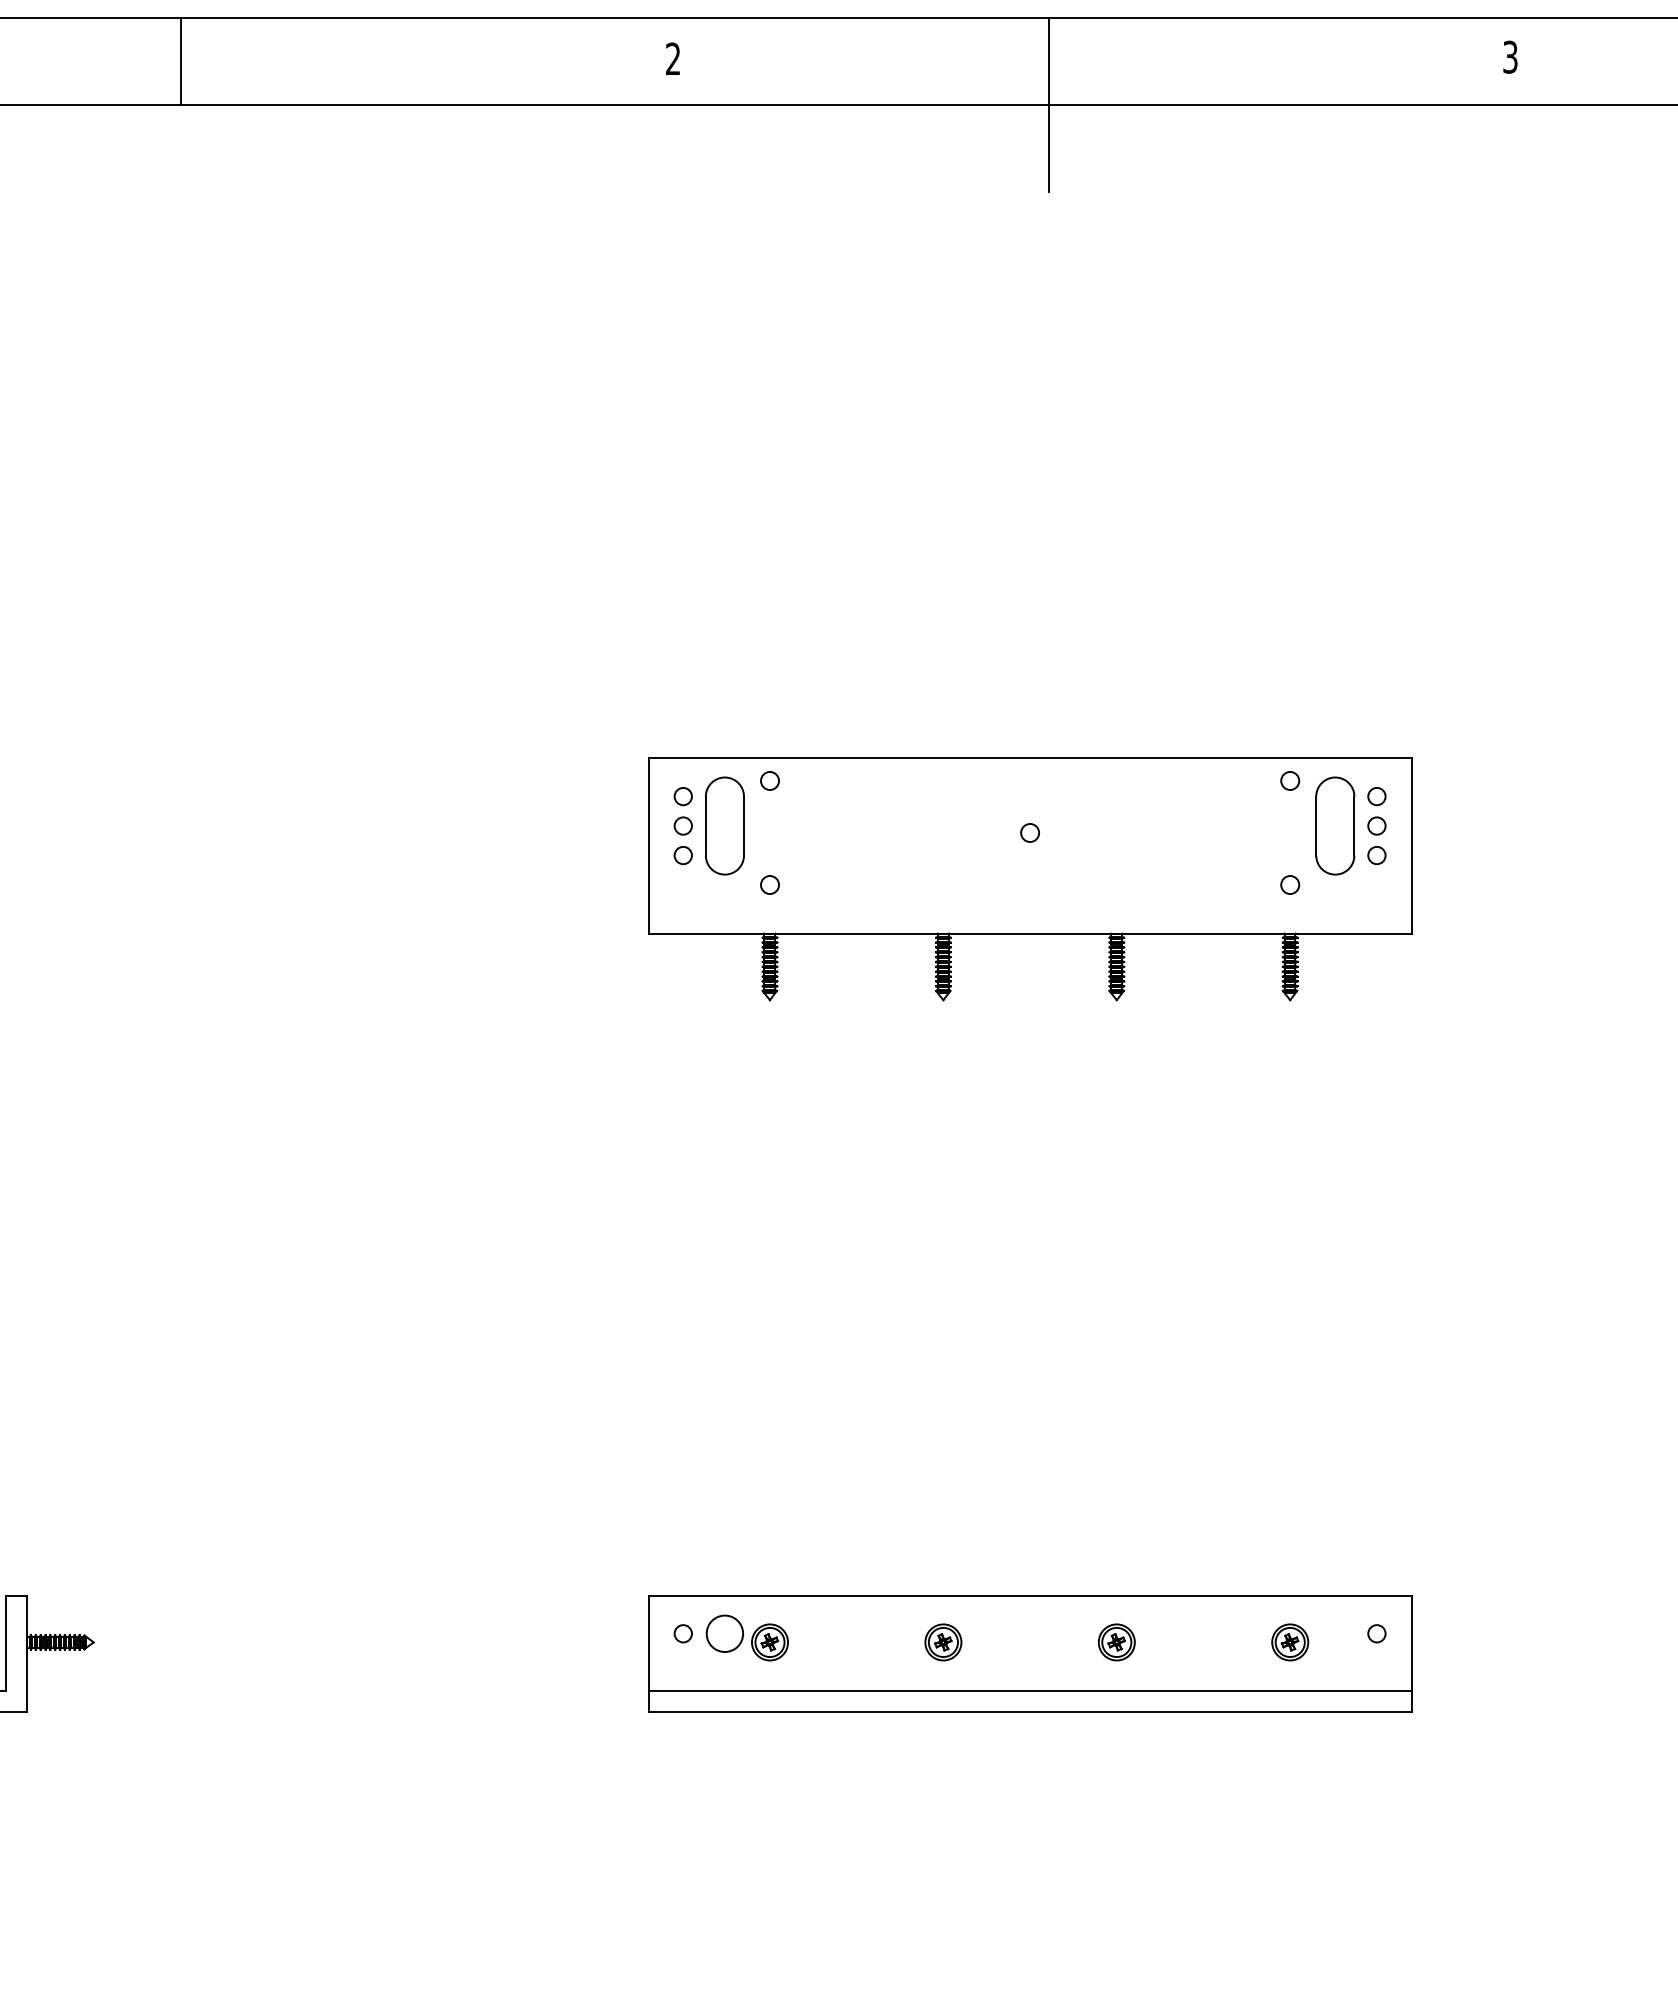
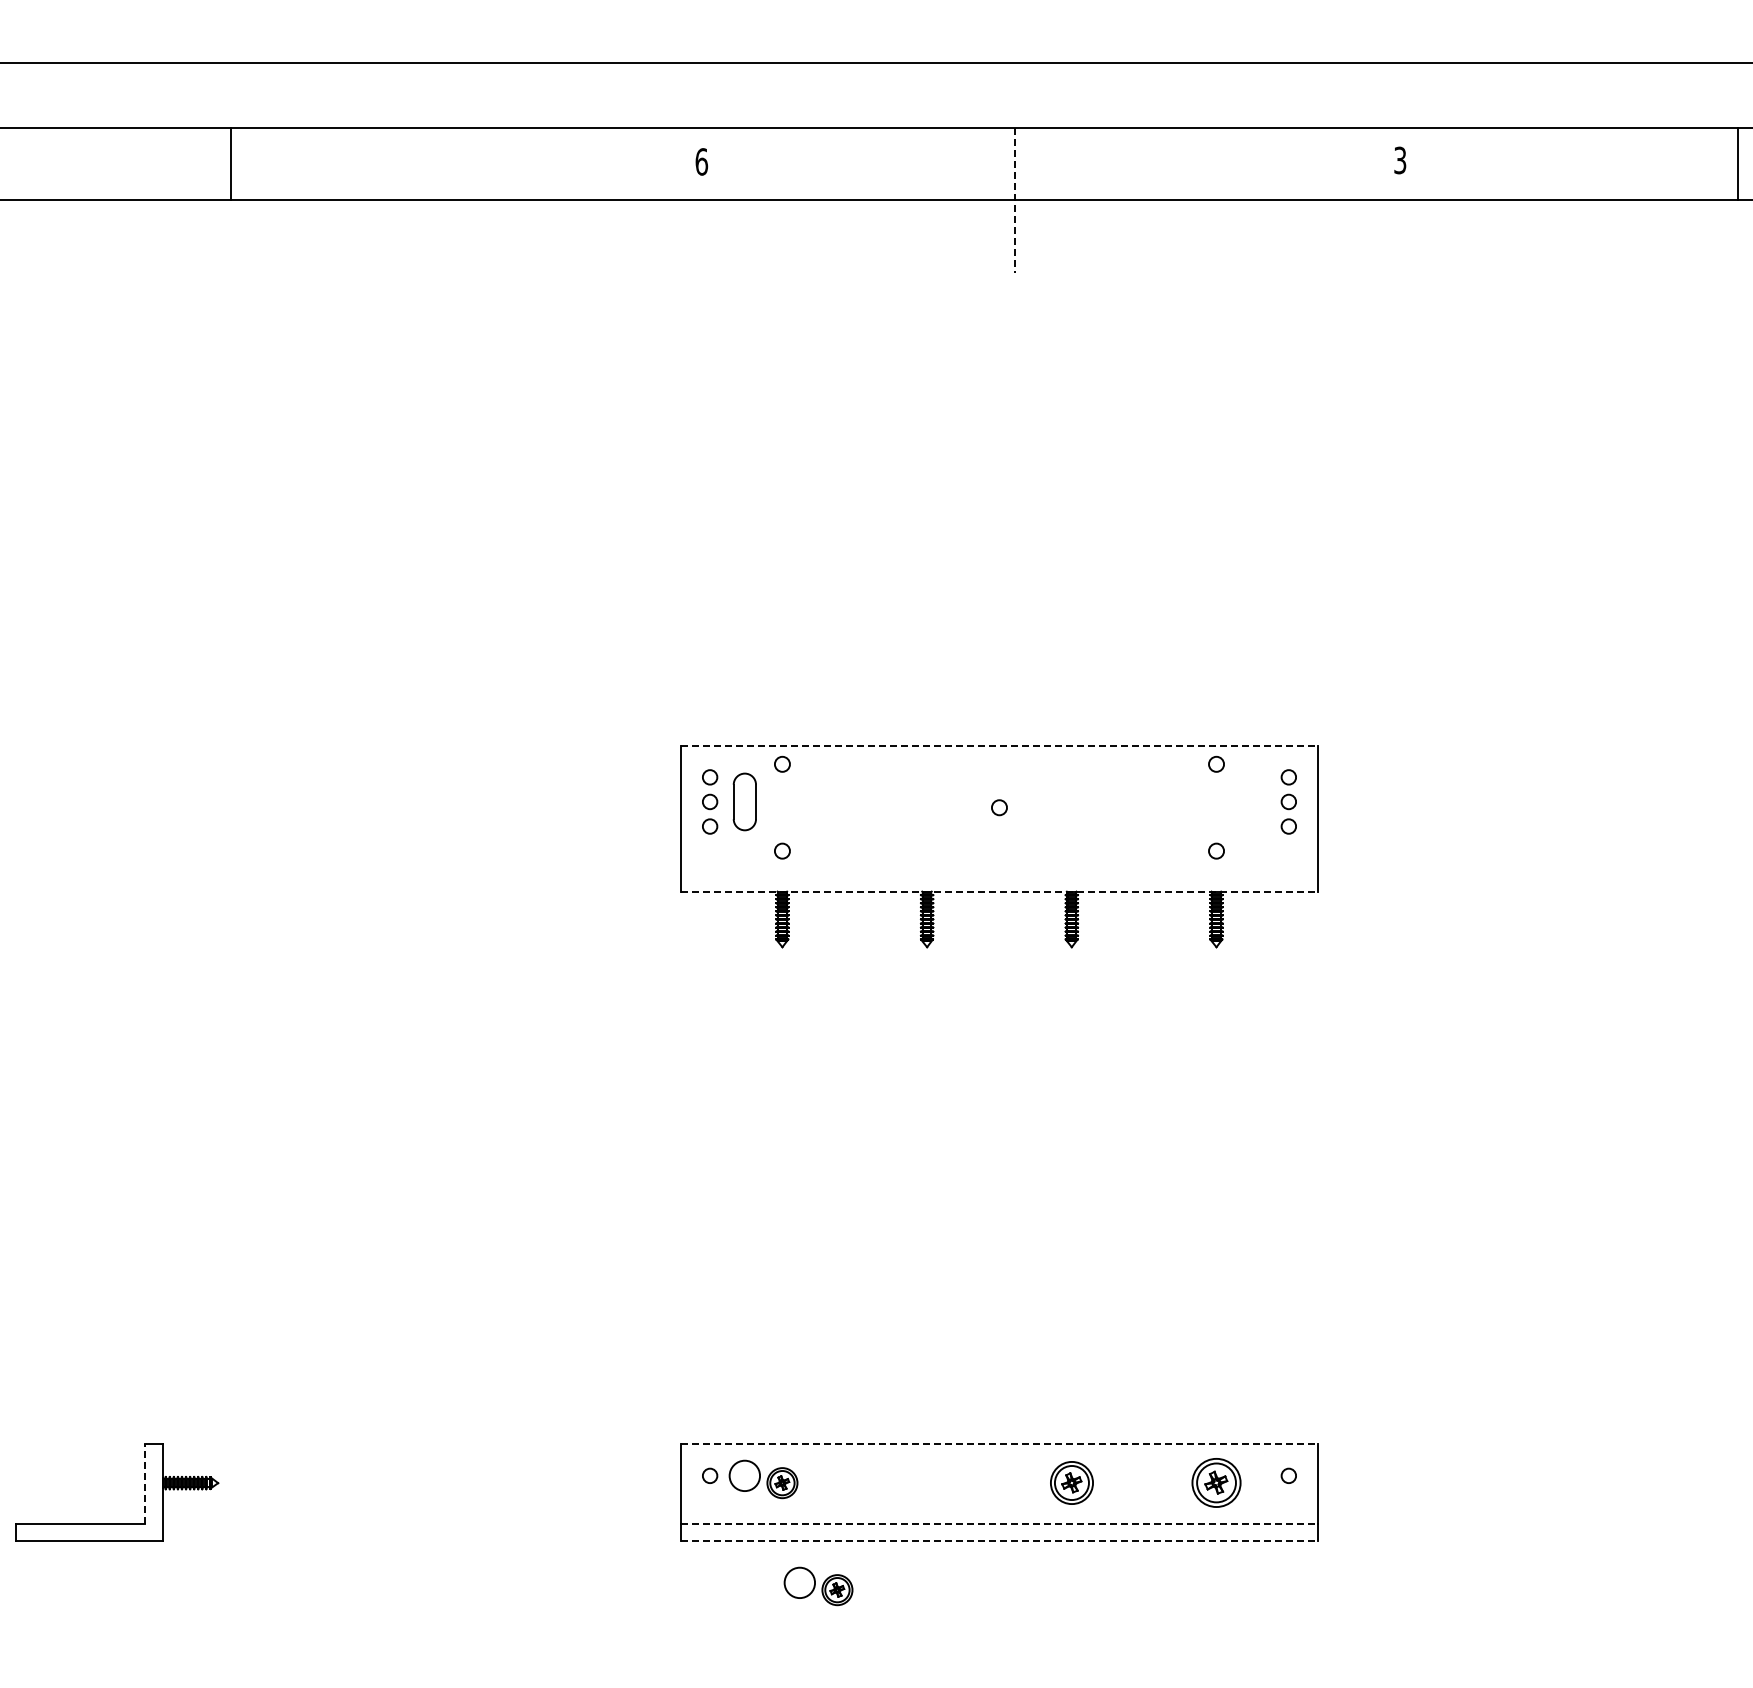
text: (672, 58) -> (701, 161), 2 -> 6
line: (181, 62) -> (231, 164), moved
line: (1048, 105) -> (1014, 200), solid -> dashed
line: (1030, 758) -> (999, 745), solid -> dashed
part: (724, 825) -> (744, 801), size x0.7
part: (1334, 825) -> (1253, 801), removed
line: (1030, 933) -> (999, 891), solid -> dashed
line: (1030, 1596) -> (999, 1444), solid -> dashed
line: (6, 1642) -> (145, 1483), solid -> dashed
part: (943, 1642) -> (927, 1483), removed
part: (1116, 1642) -> (1071, 1483), size x1.4
part: (1290, 1642) -> (1216, 1483), size x1.6
line: (1030, 1690) -> (999, 1523), solid -> dashed
line: (1030, 1712) -> (999, 1541), solid -> dashed
part: (813, 1766) -> (818, 1586), added

